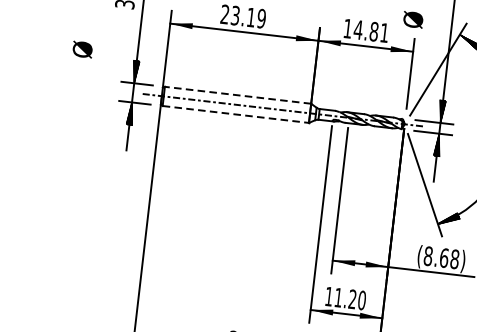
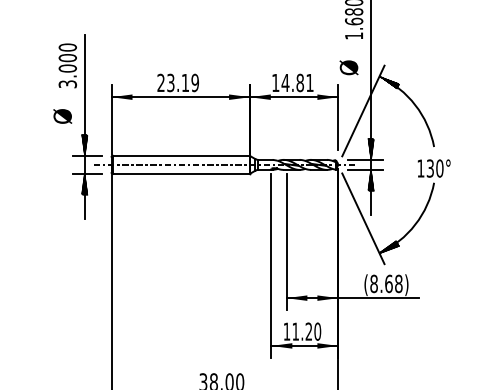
text: (412, 19) -> (348, 67), moved
text: (82, 49) -> (62, 116), moved
line: (237, 94) -> (181, 155), dashed -> solid
line: (236, 114) -> (182, 173), dashed -> solid

